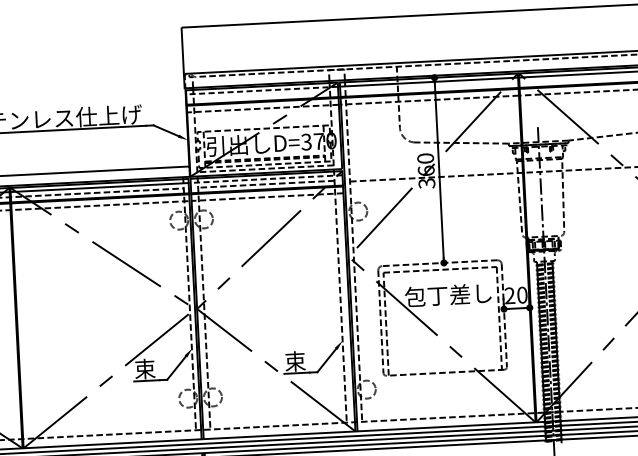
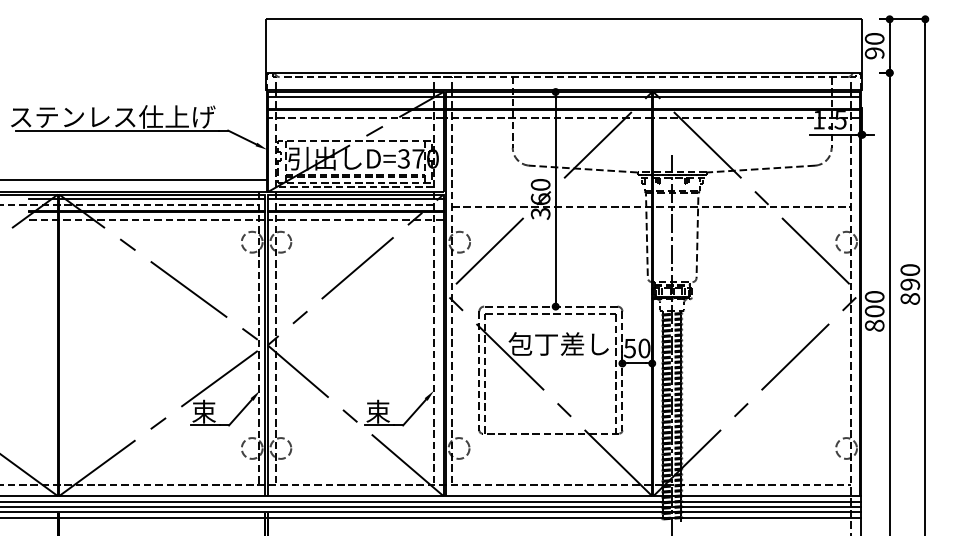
line: (261, 90) -> (355, 96), dashed -> solid
line: (266, 179) -> (355, 199), dashed -> solid
text: (509, 295) -> (629, 348), 20 -> 50

